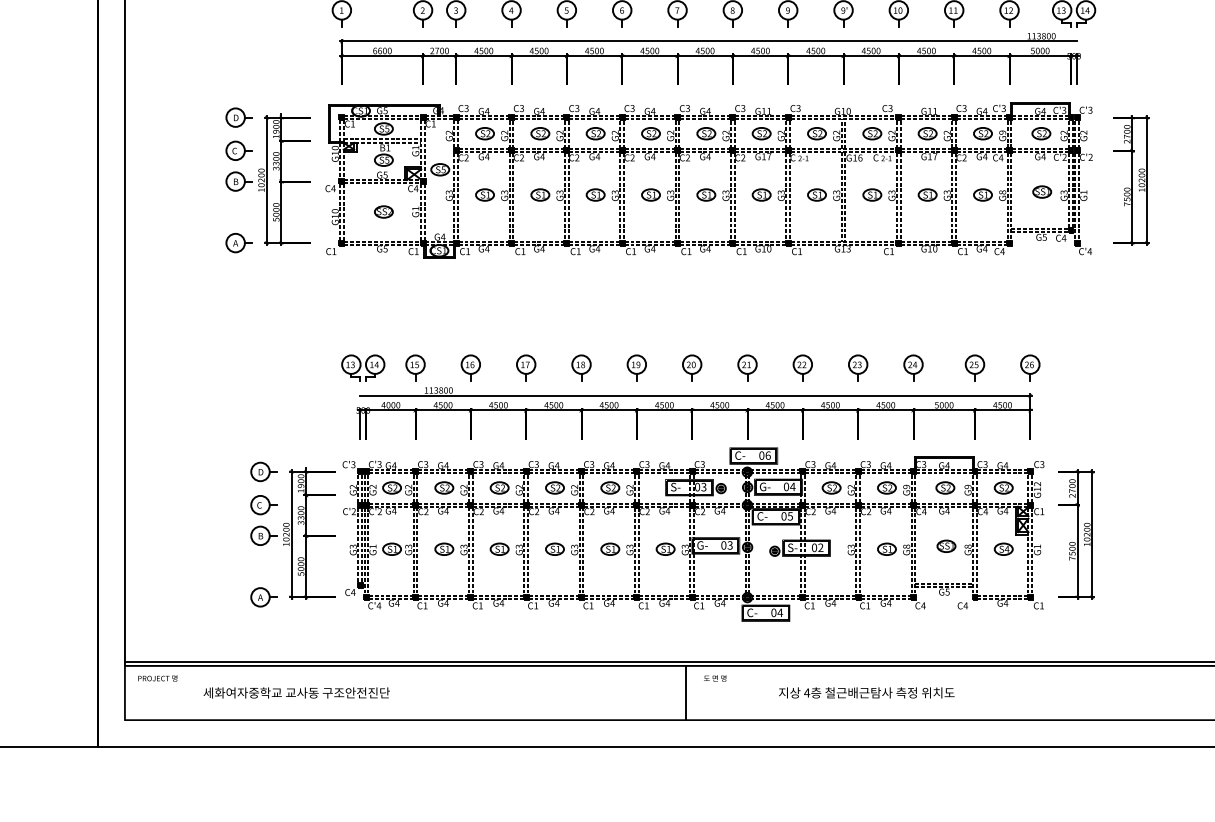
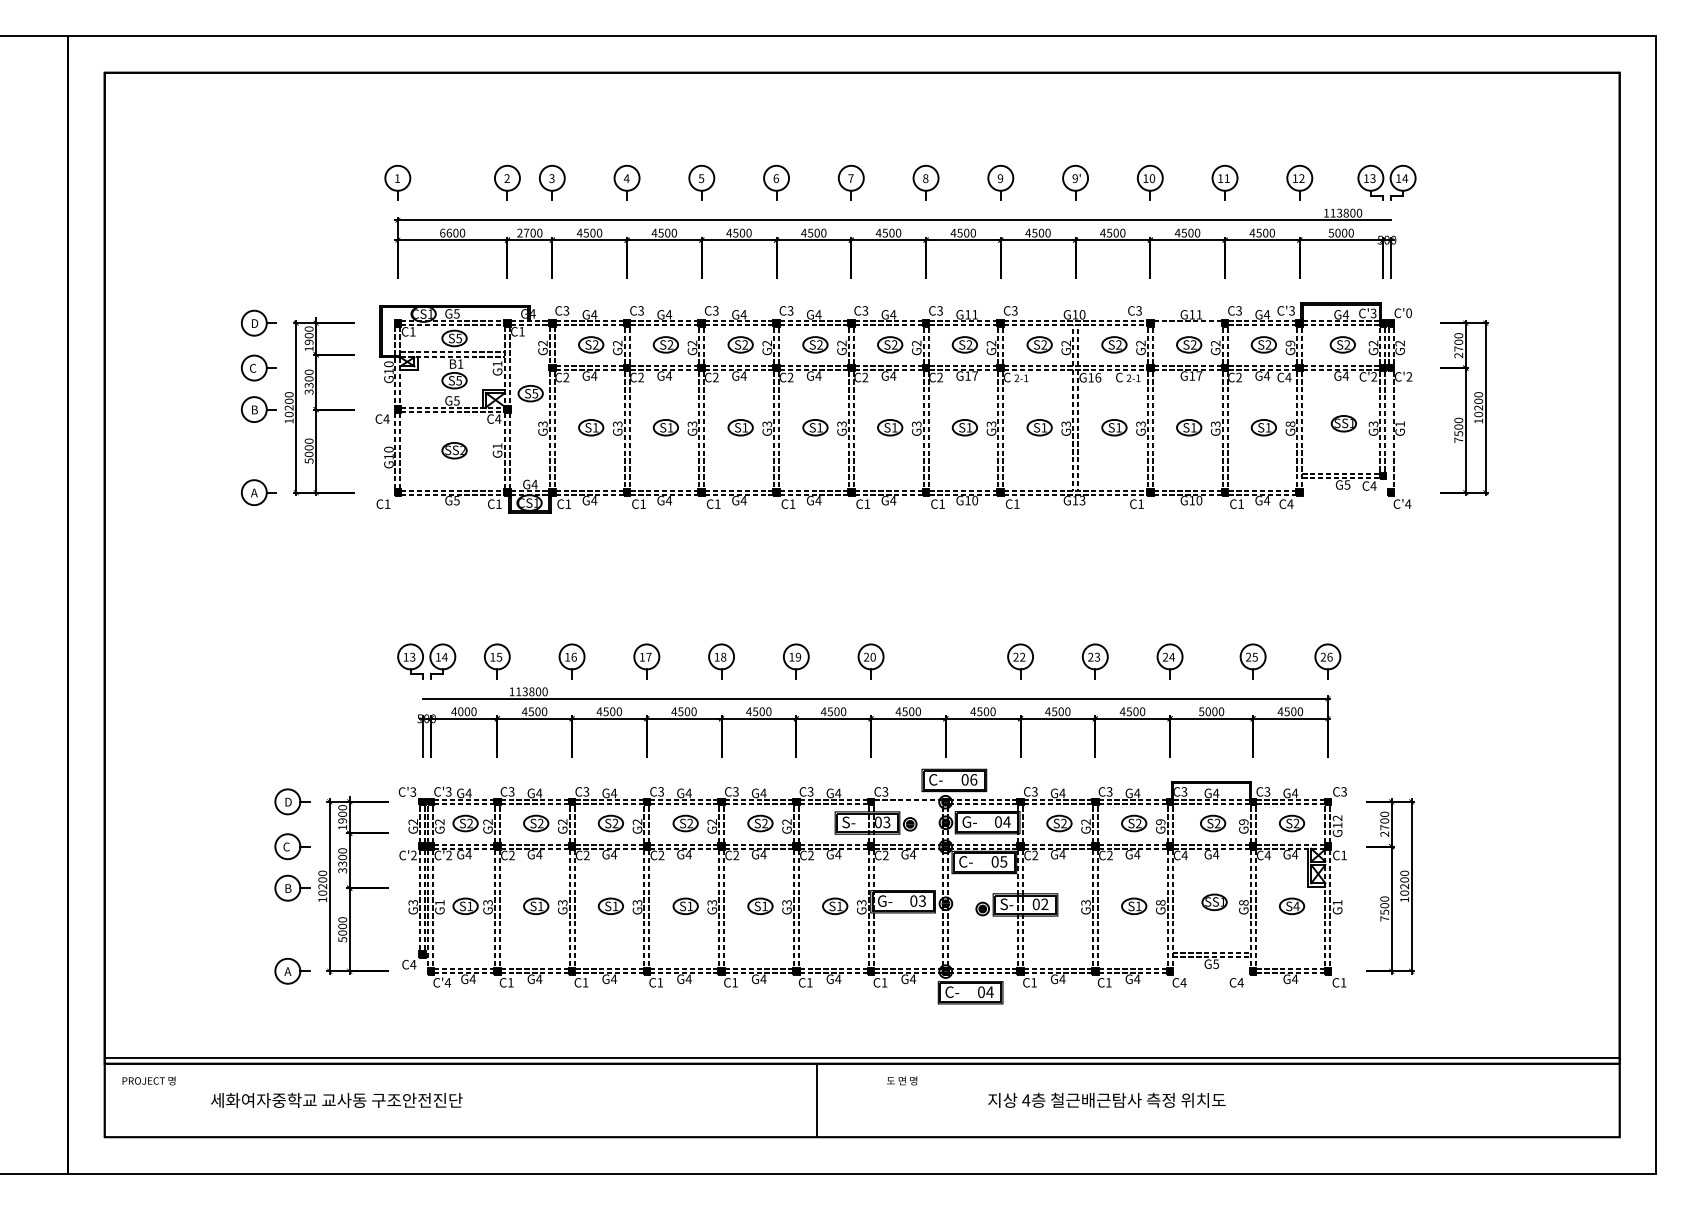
text: (1089, 109) -> (1408, 312), C'3 -> C'0
line: (926, 119) -> (1187, 325), removed
line: (1075, 197) -> (1388, 430), removed
part: (747, 368) -> (945, 661), removed
line: (719, 473) -> (908, 803), removed
line: (685, 693) -> (817, 1100), moved

